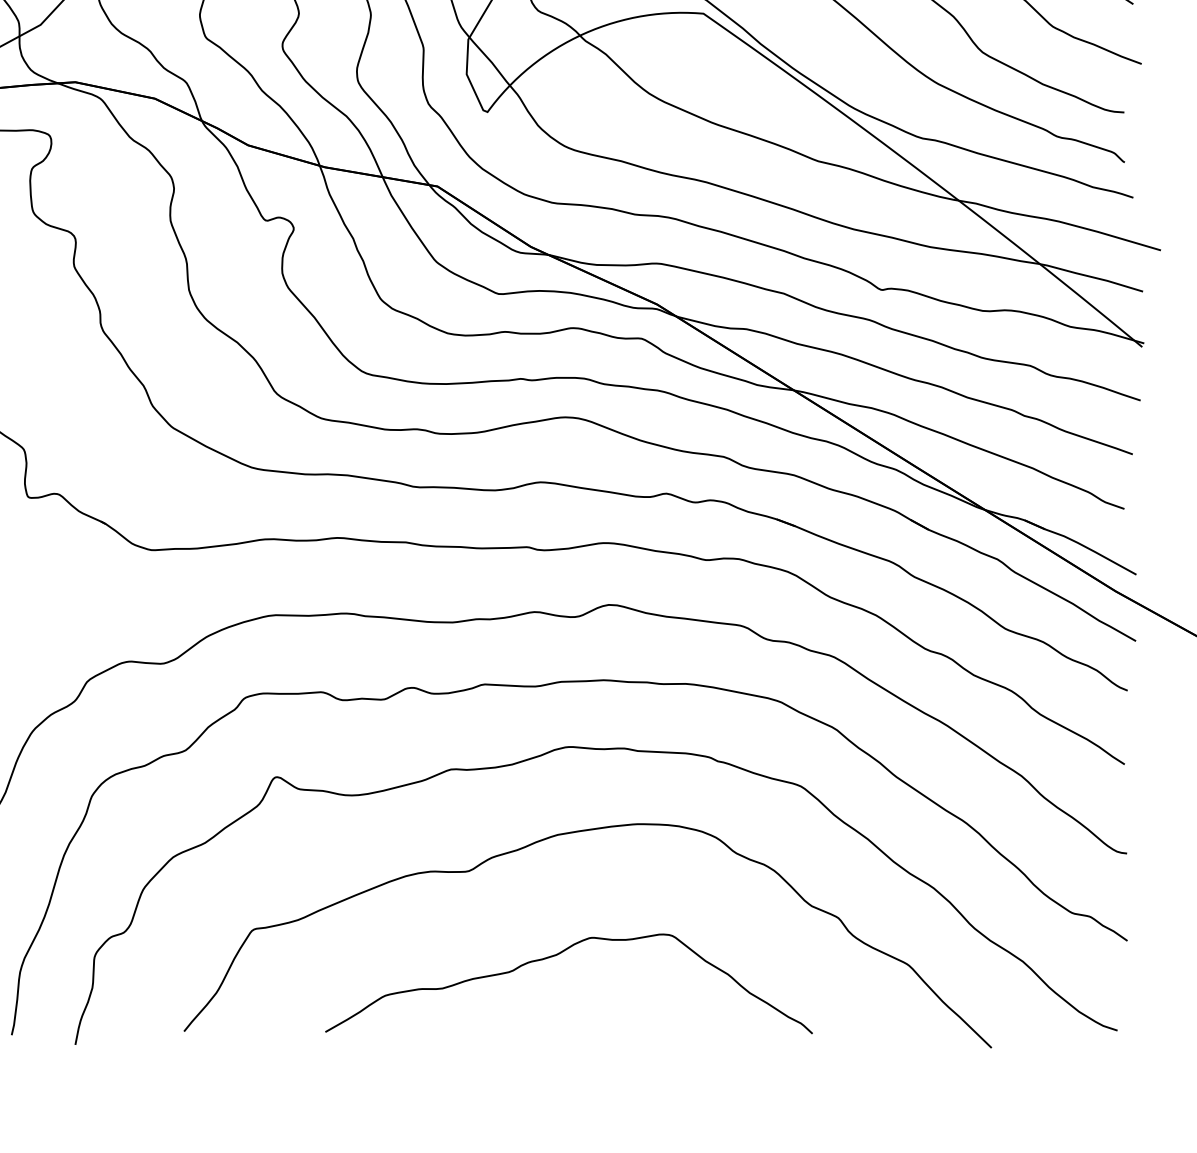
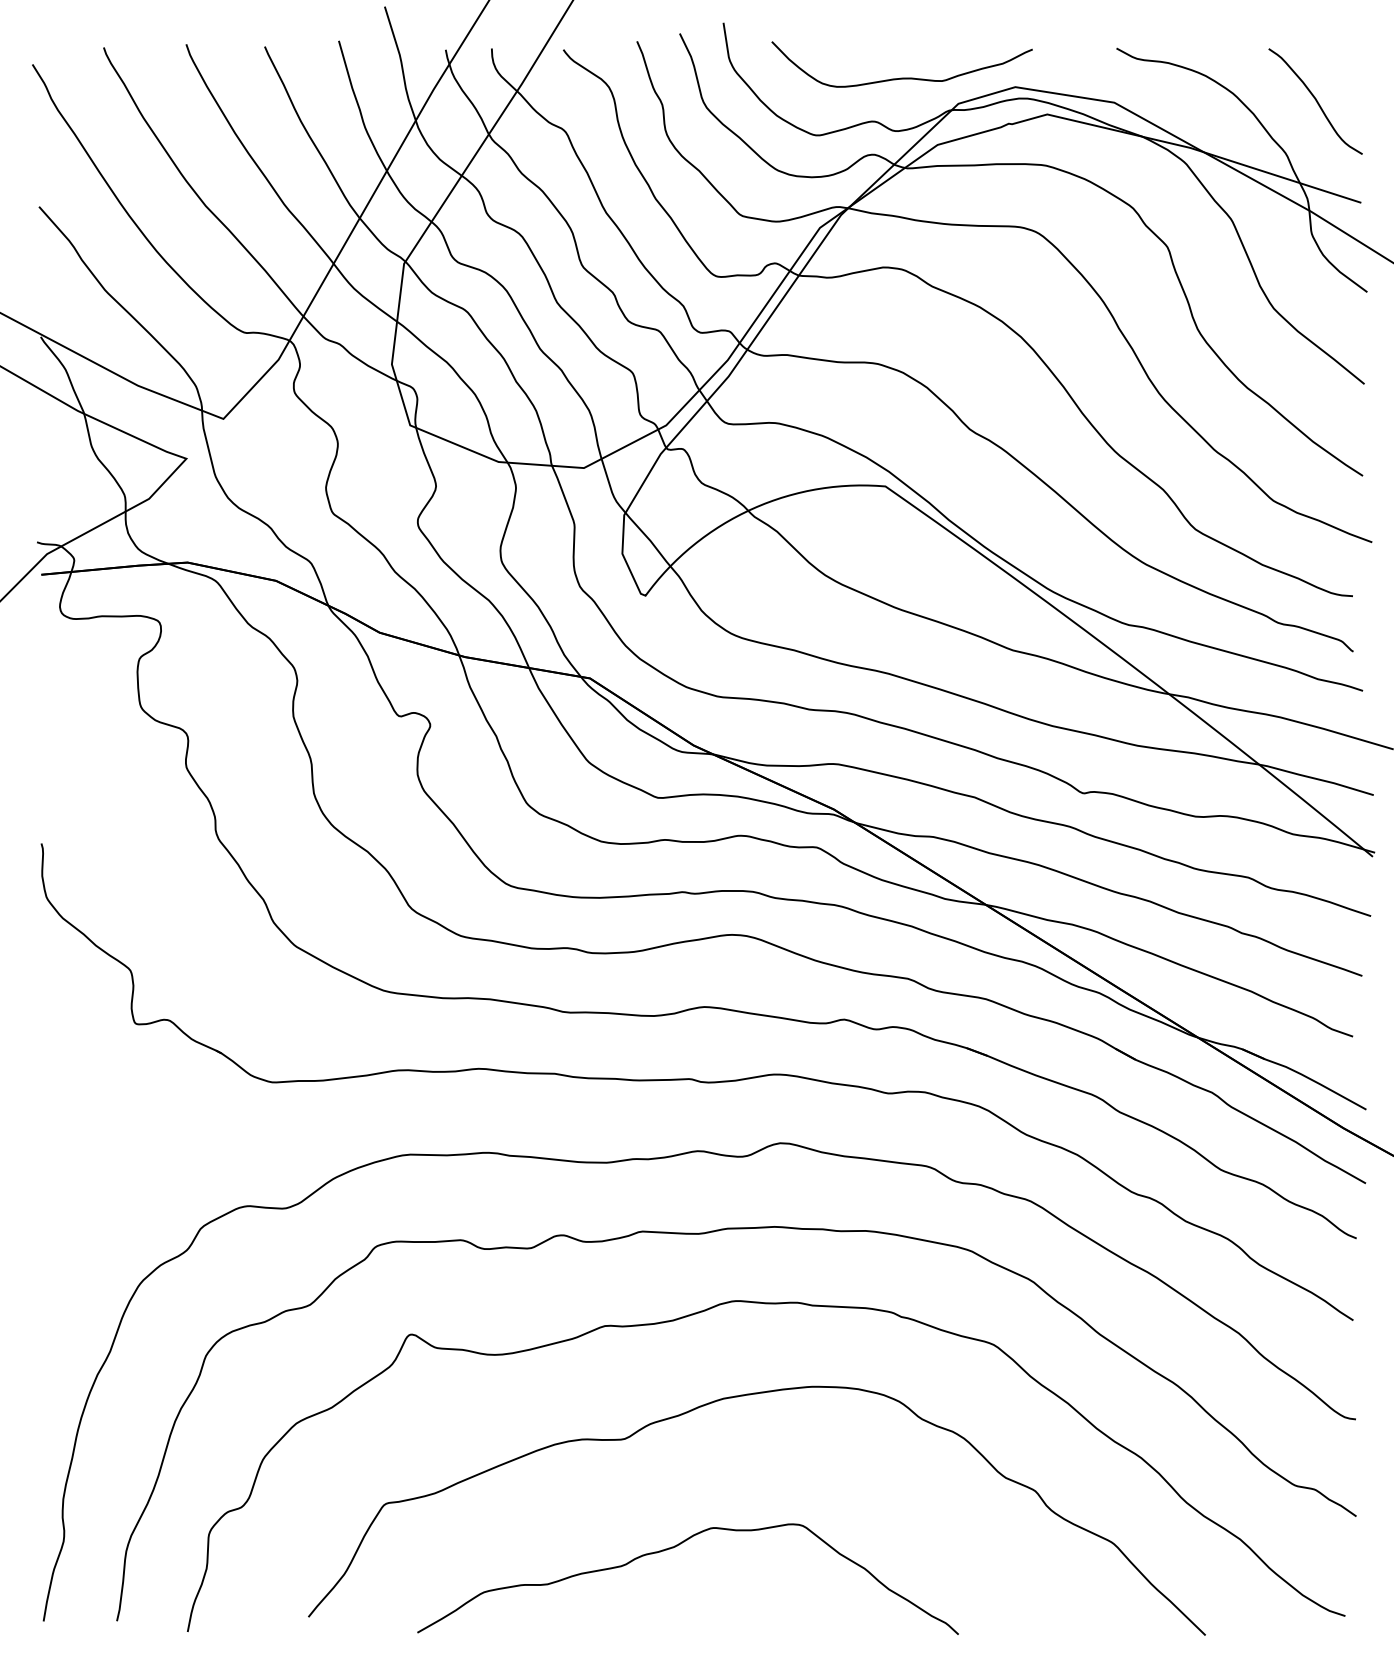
curve: (555, 956) -> (673, 1548), moved

